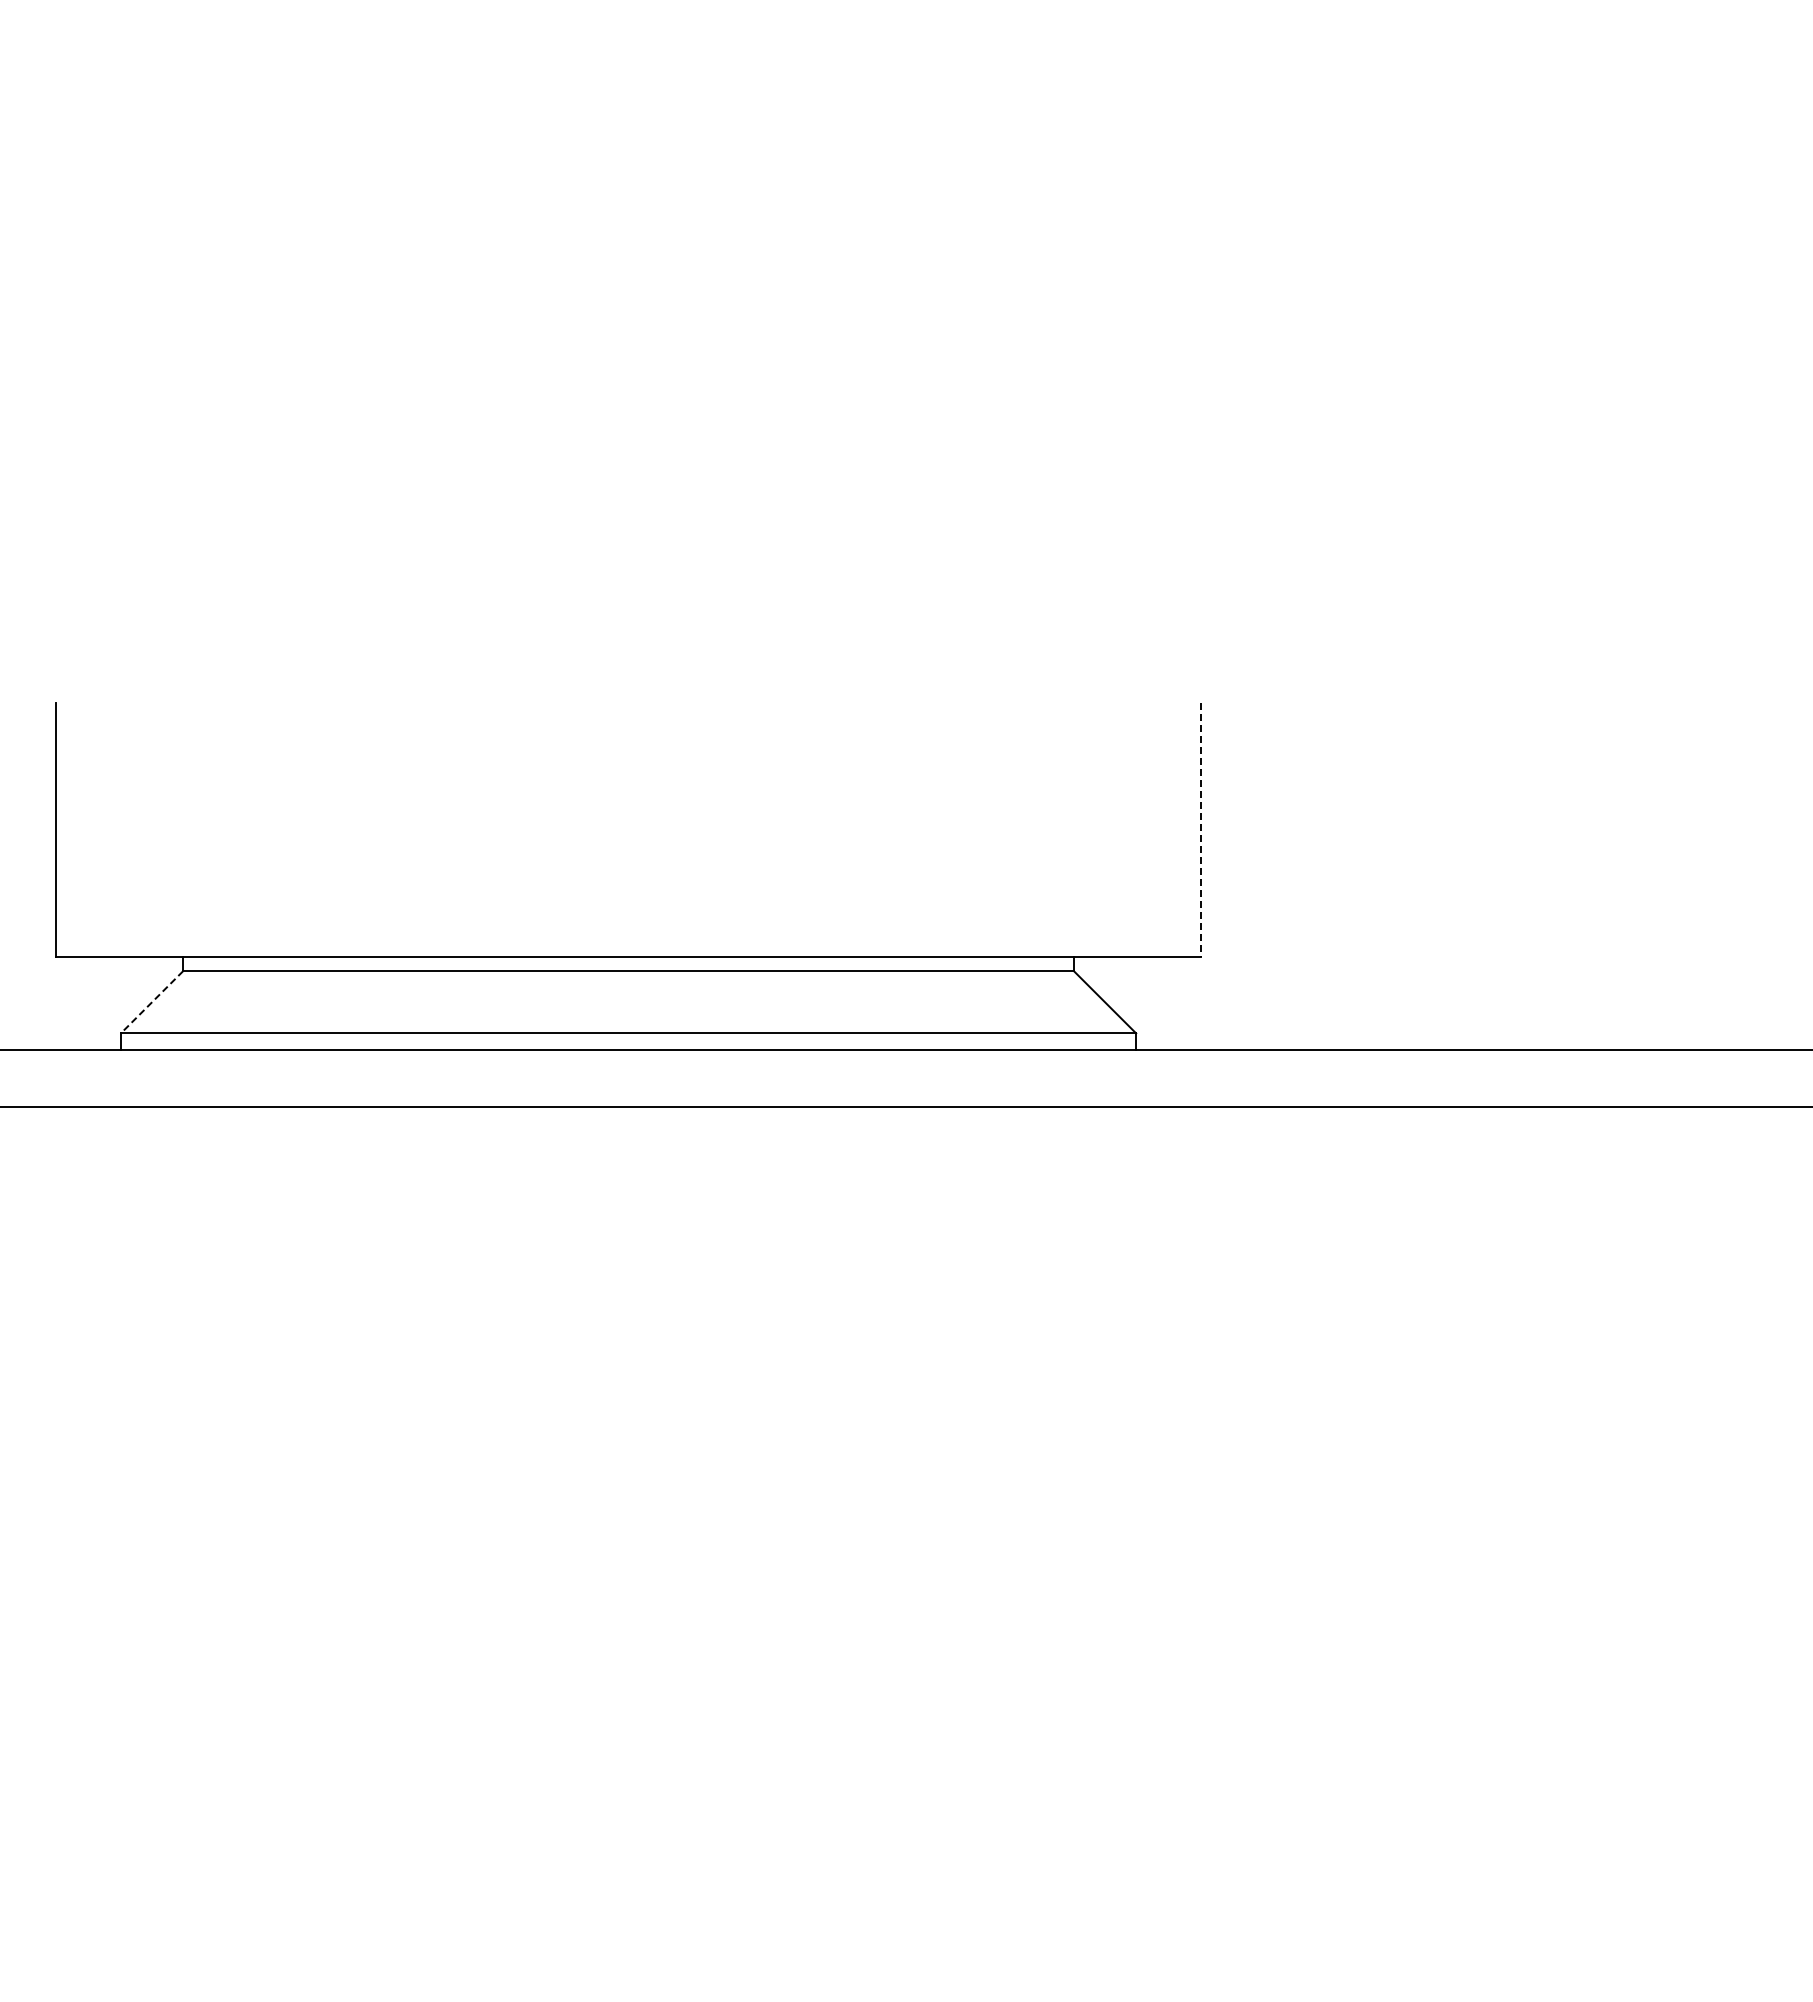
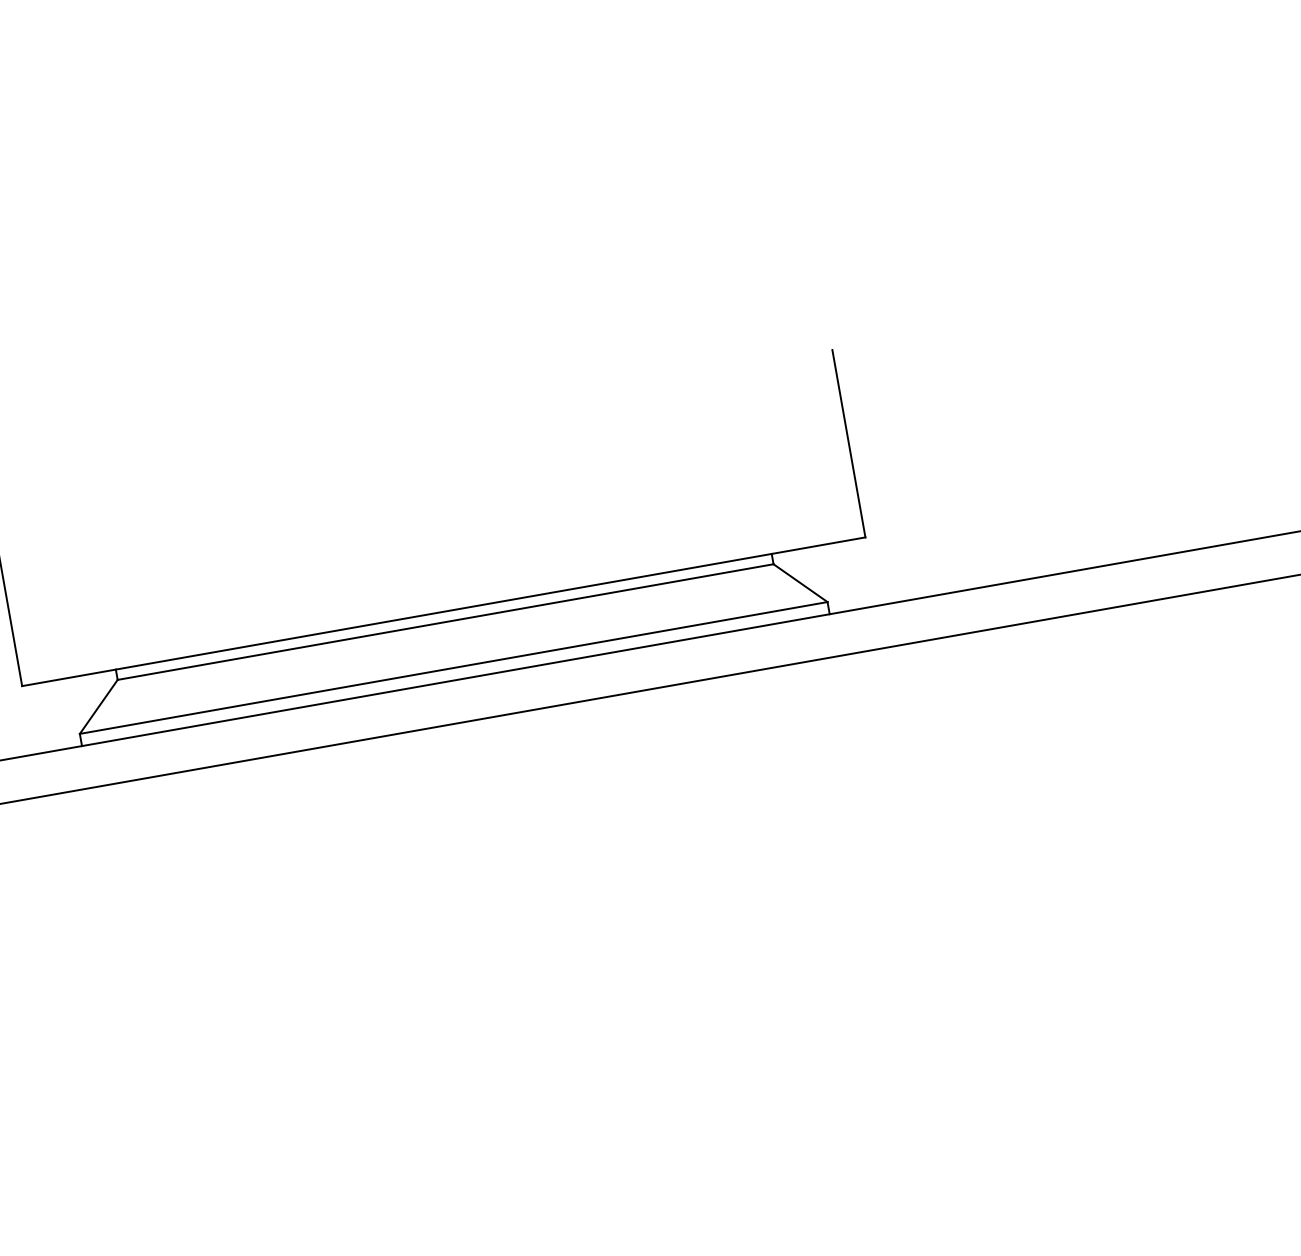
line: (1201, 830) -> (849, 444), dashed -> solid
line: (151, 1002) -> (98, 707), dashed -> solid

